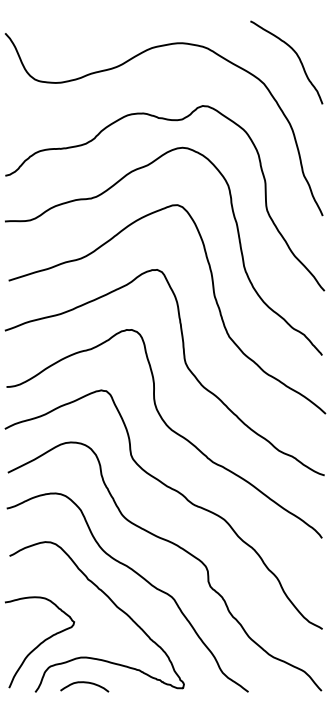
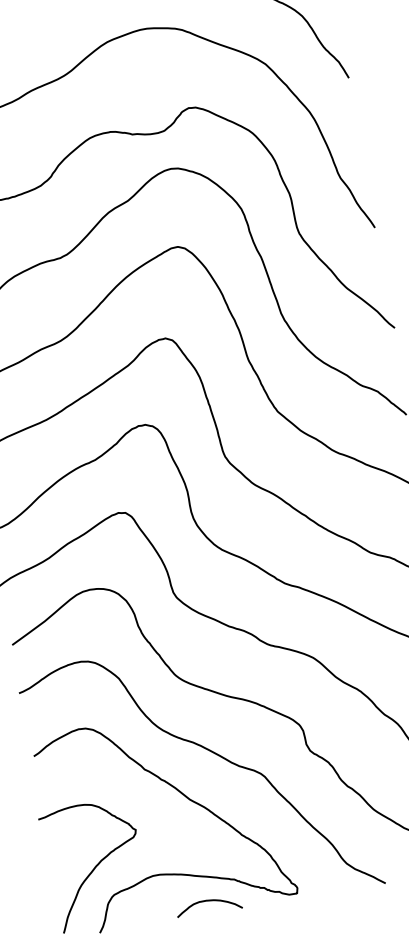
curve: (84, 683) -> (208, 902), moved

